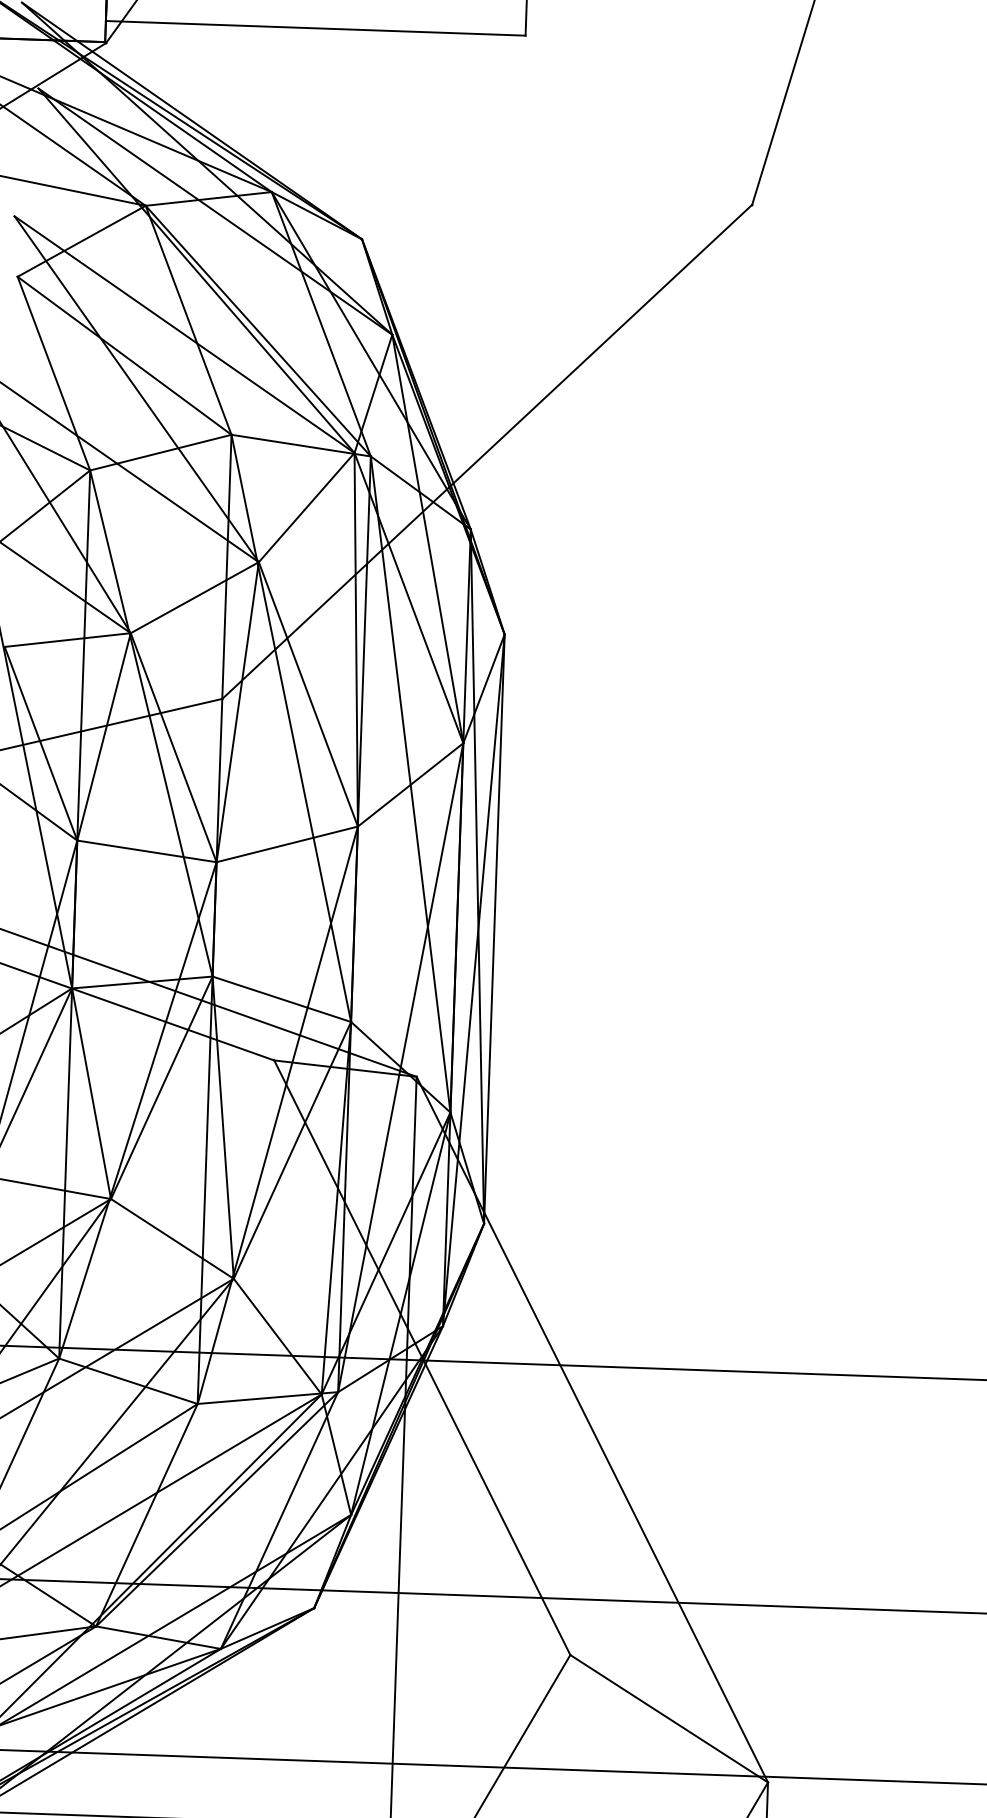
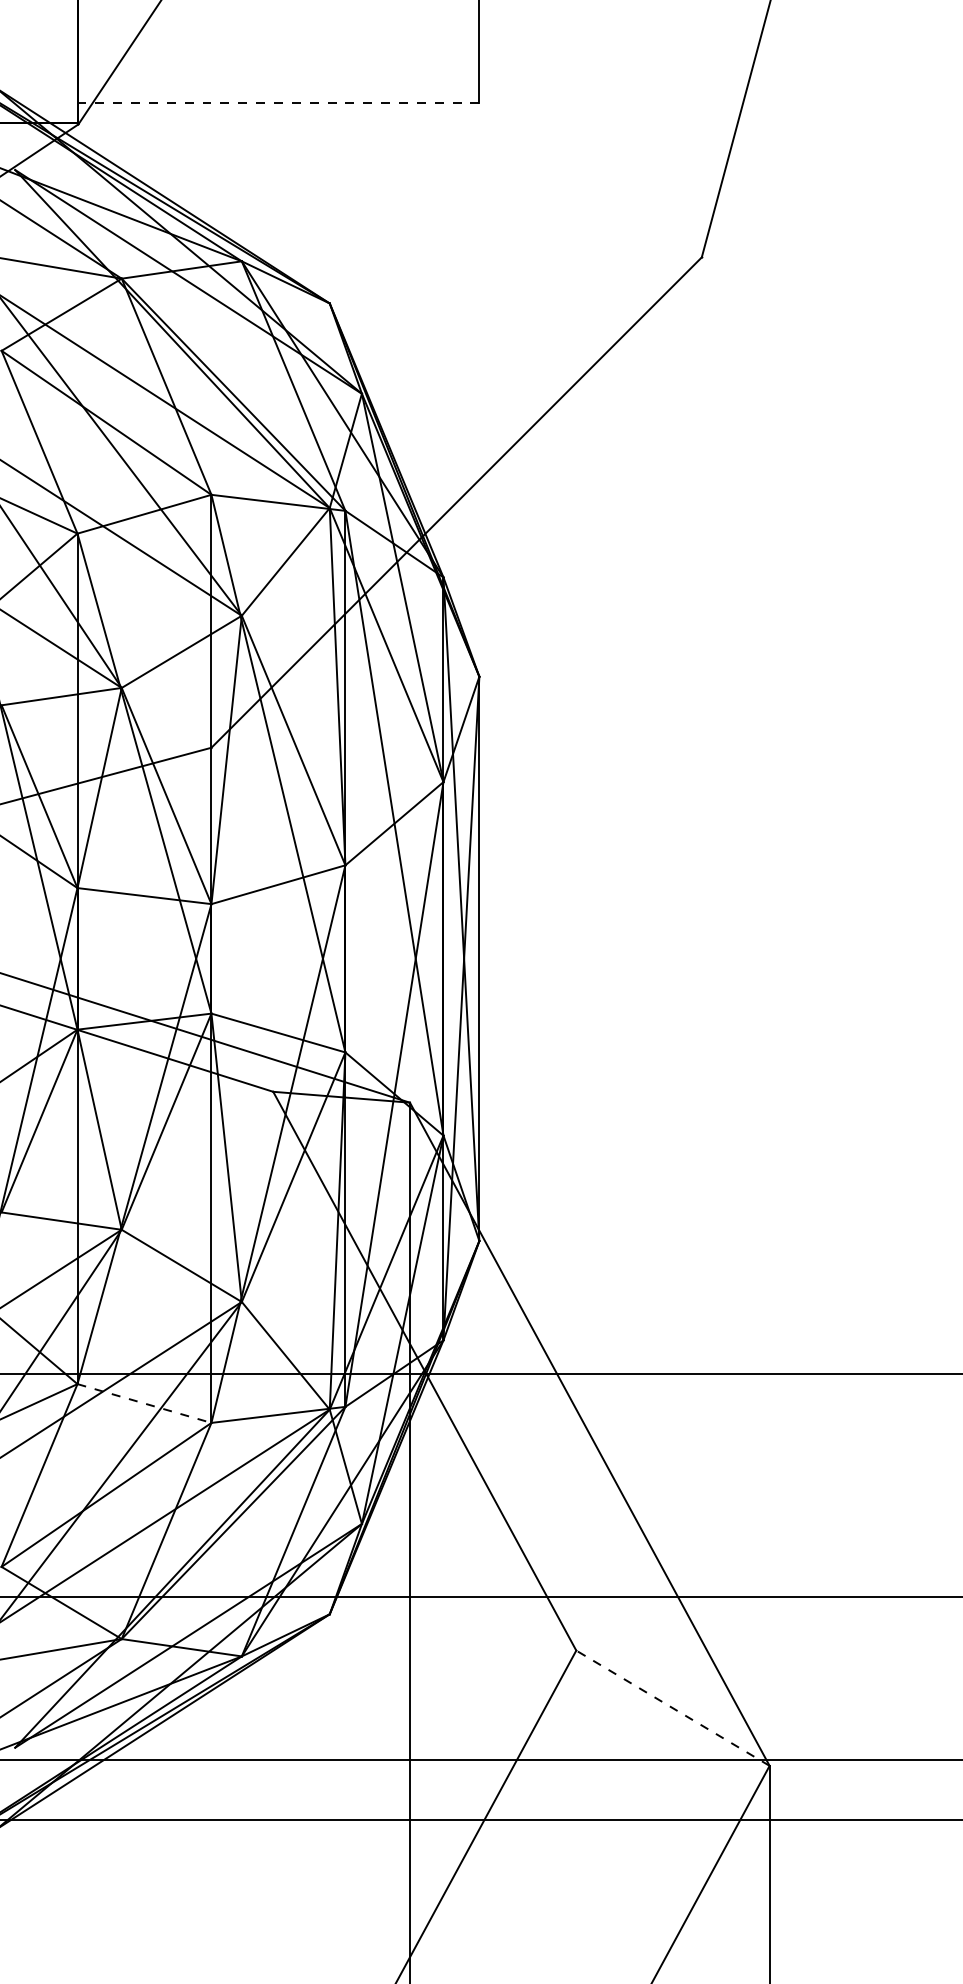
line: (315, 28) -> (278, 103), solid -> dashed
line: (128, 1381) -> (144, 1403), solid -> dashed
line: (668, 1719) -> (672, 1708), solid -> dashed

